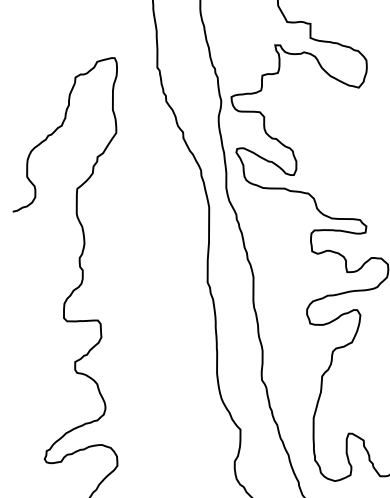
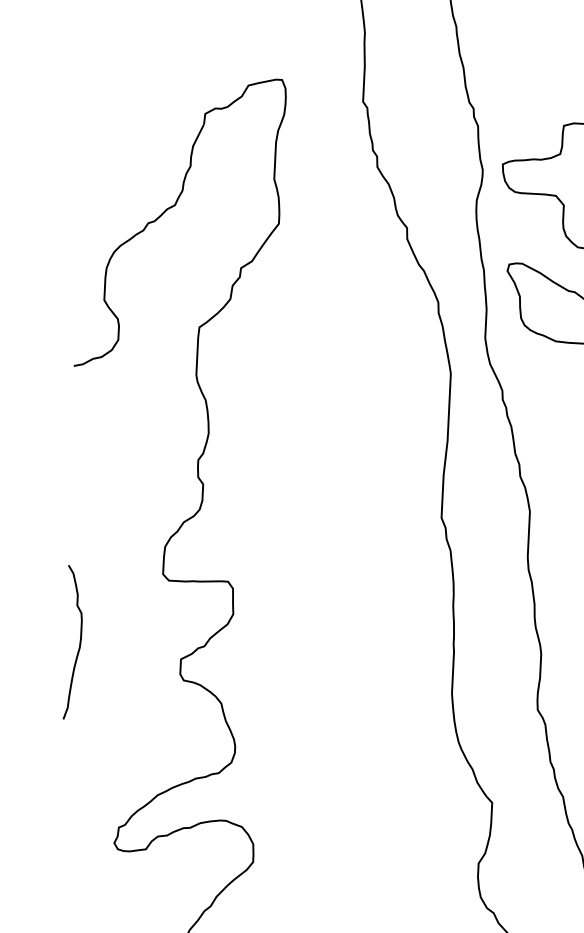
curve: (21, 355) -> (78, 642), added

